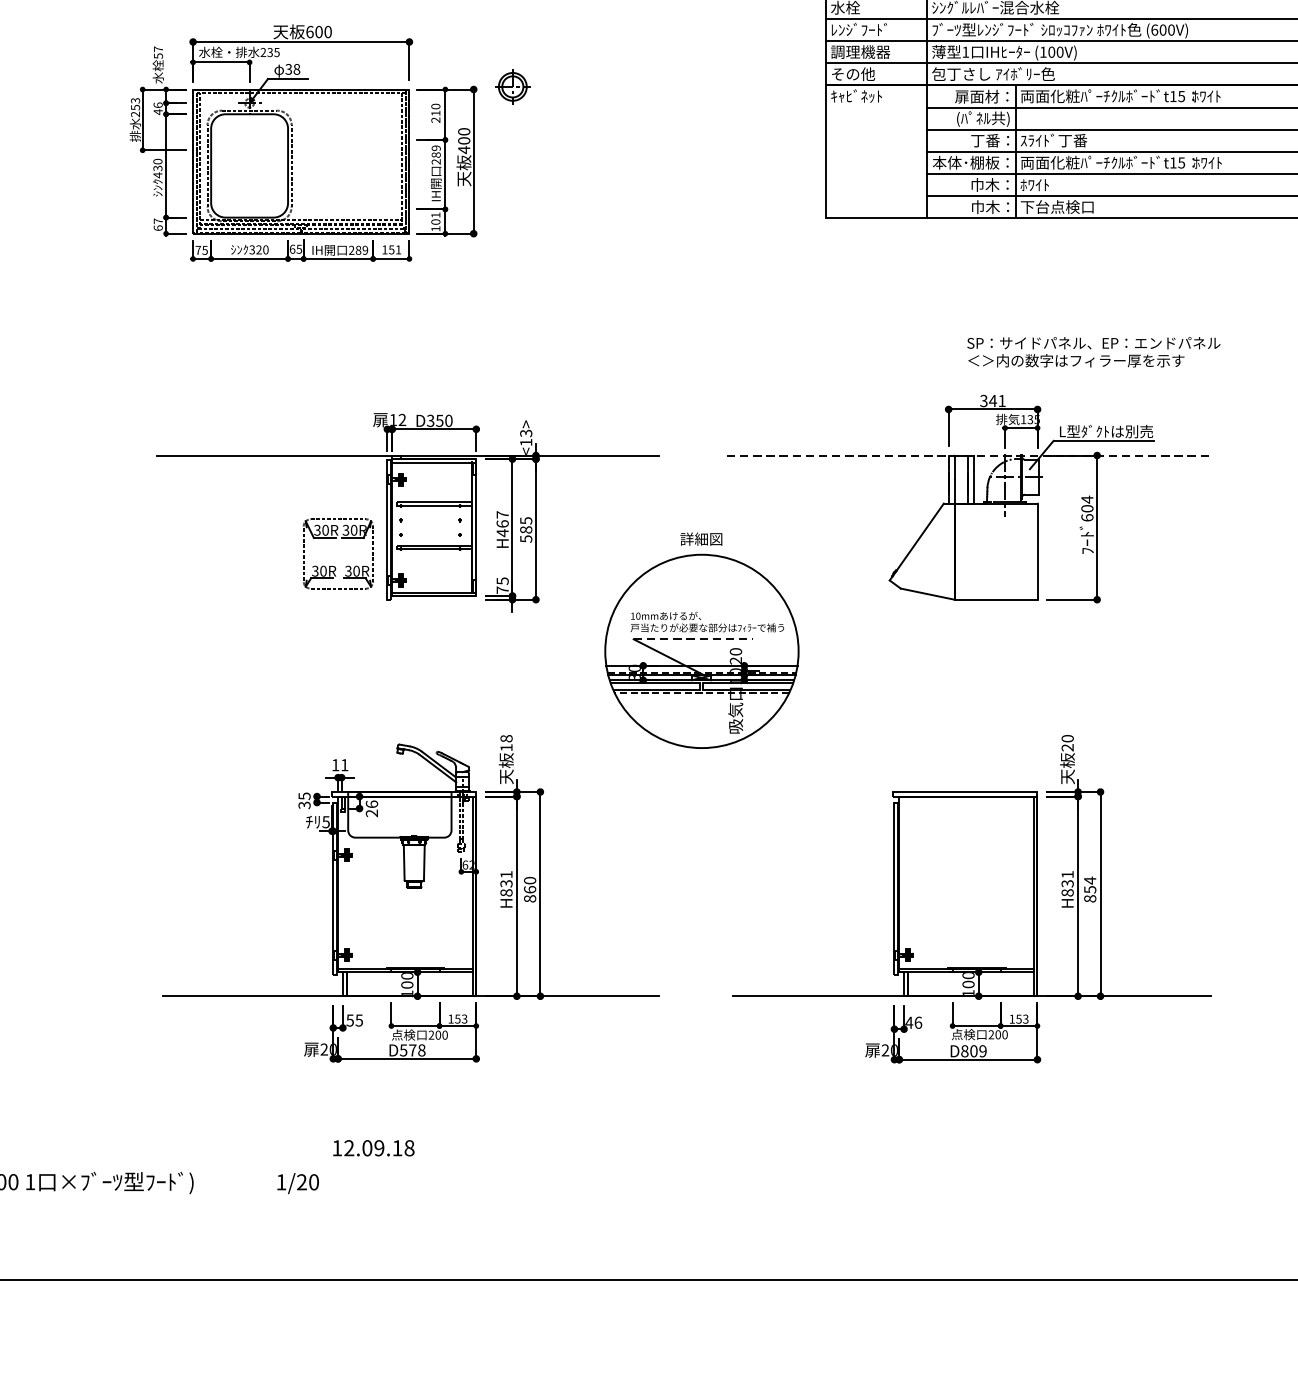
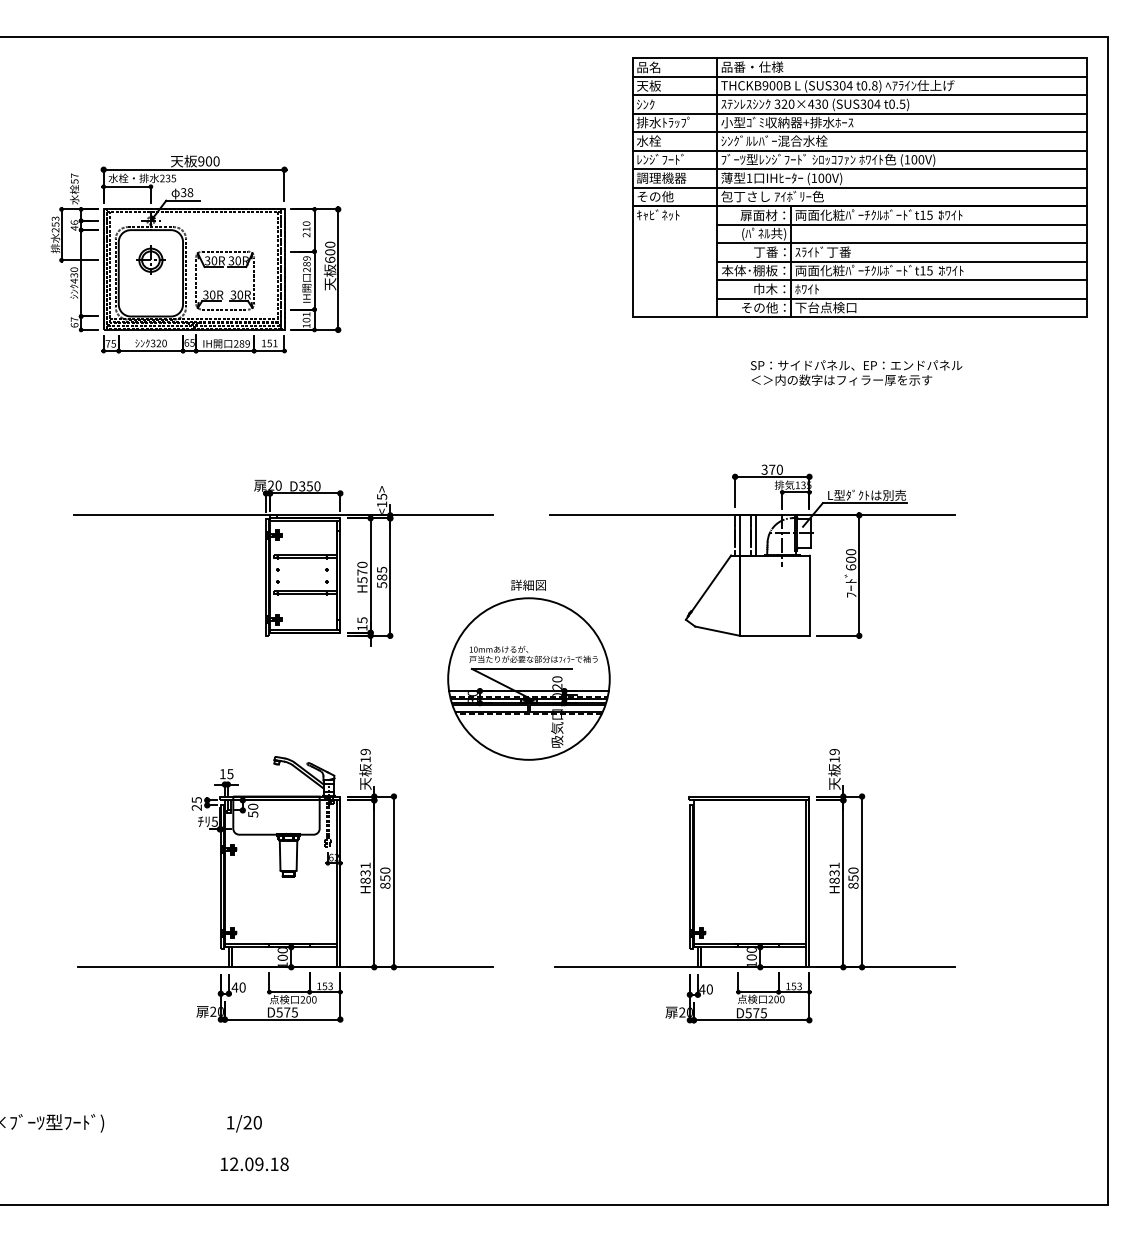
text: (1154, 29) -> (907, 159), (600V) -> (100V)
text: (310, 32) -> (201, 161), 600 -> 900
part: (512, 86) -> (150, 259), moved
text: (464, 150) -> (330, 260), 400 -> 600
text: (977, 206) -> (759, 307), 巾木： -> その他：
text: (1093, 351) -> (856, 372), moved
text: (996, 400) -> (775, 469), 341 -> 370
text: (397, 419) -> (274, 485), 12 -> 20
text: (525, 432) -> (381, 496), <13> -> <15>
line: (969, 455) -> (752, 515), dashed -> solid
text: (1087, 498) -> (851, 551), 604 -> 600
text: (502, 523) -> (362, 572), H467 -> H570
part: (334, 565) -> (221, 290), moved
text: (502, 589) -> (362, 627), 75 -> 15
line: (693, 638) -> (521, 668), dashed -> solid
text: (506, 738) -> (365, 751), 18 -> 19
text: (1067, 742) -> (834, 755), 20 -> 19
text: (344, 765) -> (230, 774), 11 -> 15
text: (304, 805) -> (196, 807), 35 -> 25
text: (372, 808) -> (253, 810), 26 -> 50
text: (1090, 880) -> (853, 870), 854 -> 850
text: (530, 890) -> (385, 878), 860 -> 850
text: (354, 1020) -> (238, 987), 55 -> 40
text: (917, 1022) -> (709, 989), 46 -> 40
text: (421, 1050) -> (294, 1012), D578 -> D575
text: (972, 1051) -> (755, 1013), D809 -> D575
text: (373, 1148) -> (254, 1164), moved
text: (298, 1183) -> (244, 1123), moved

